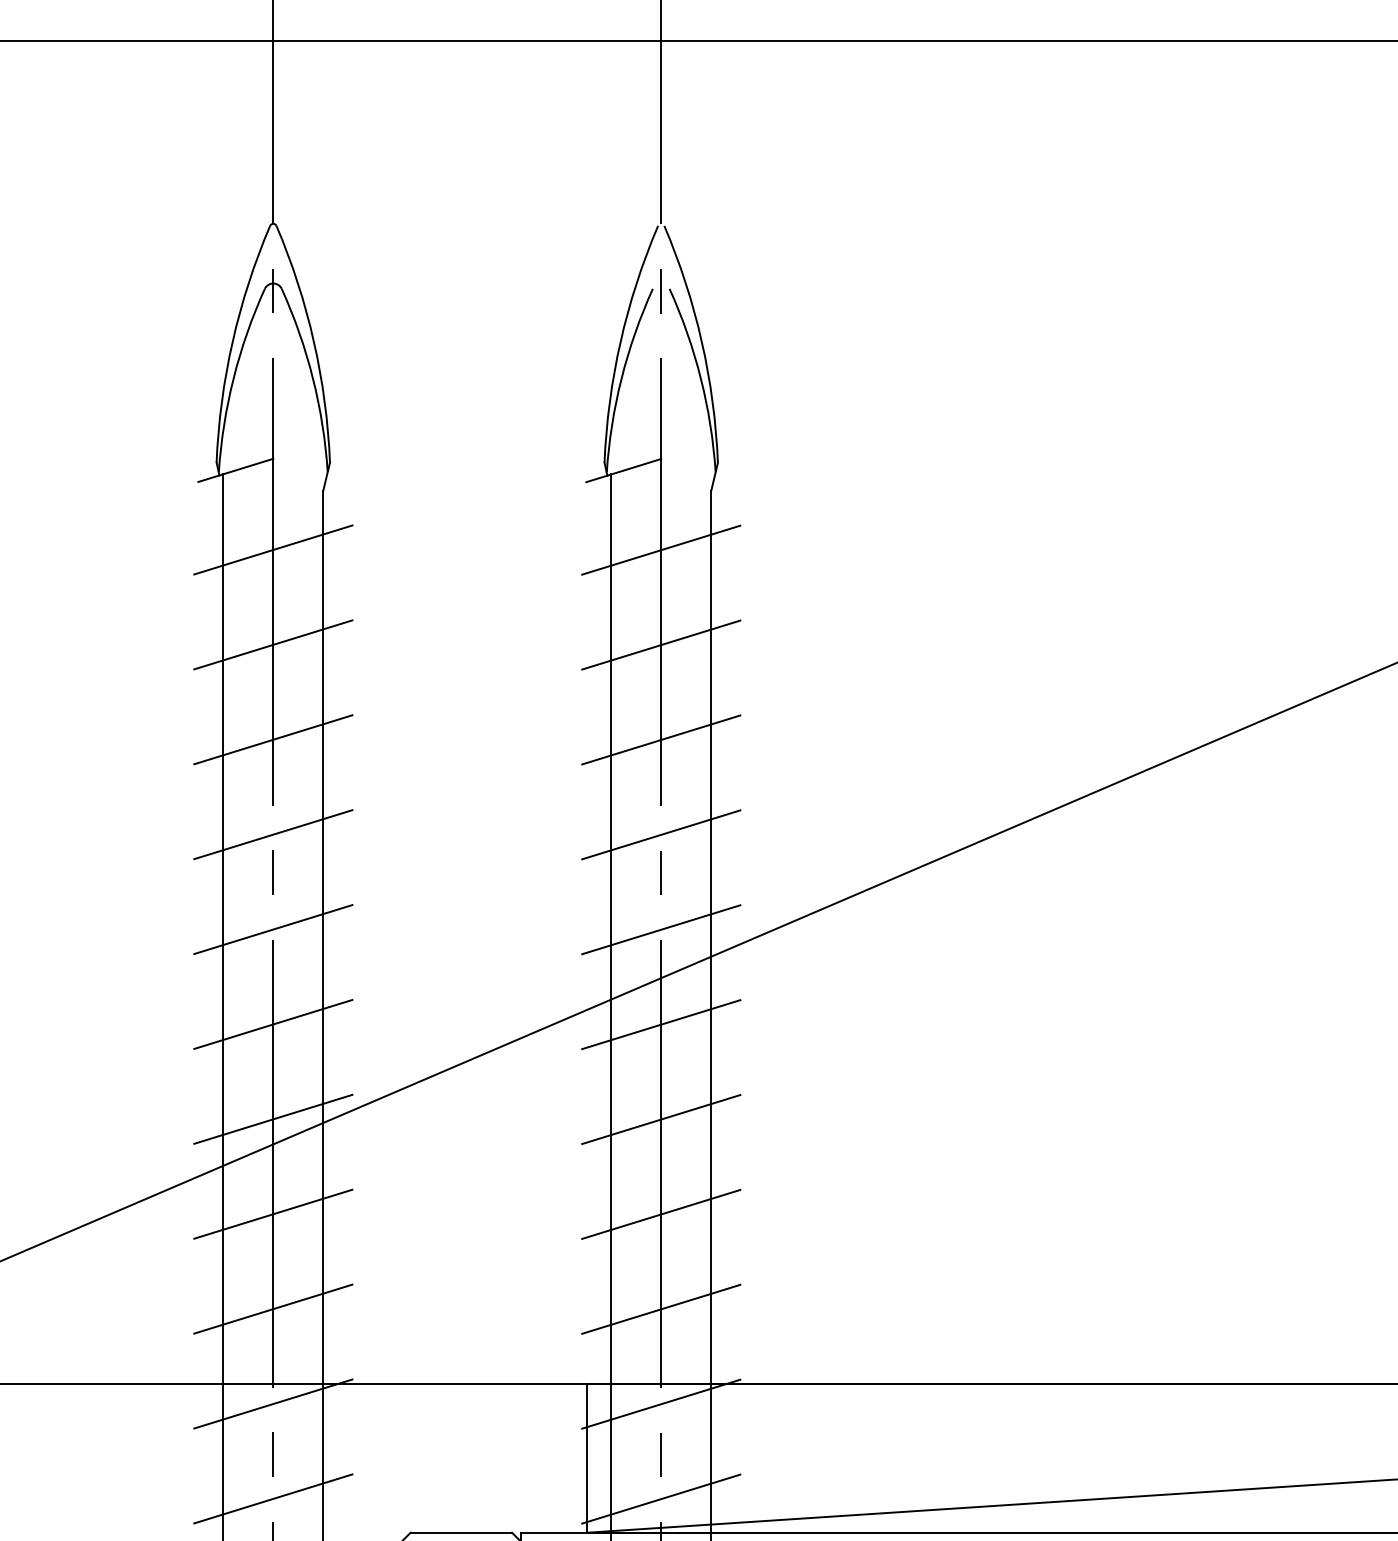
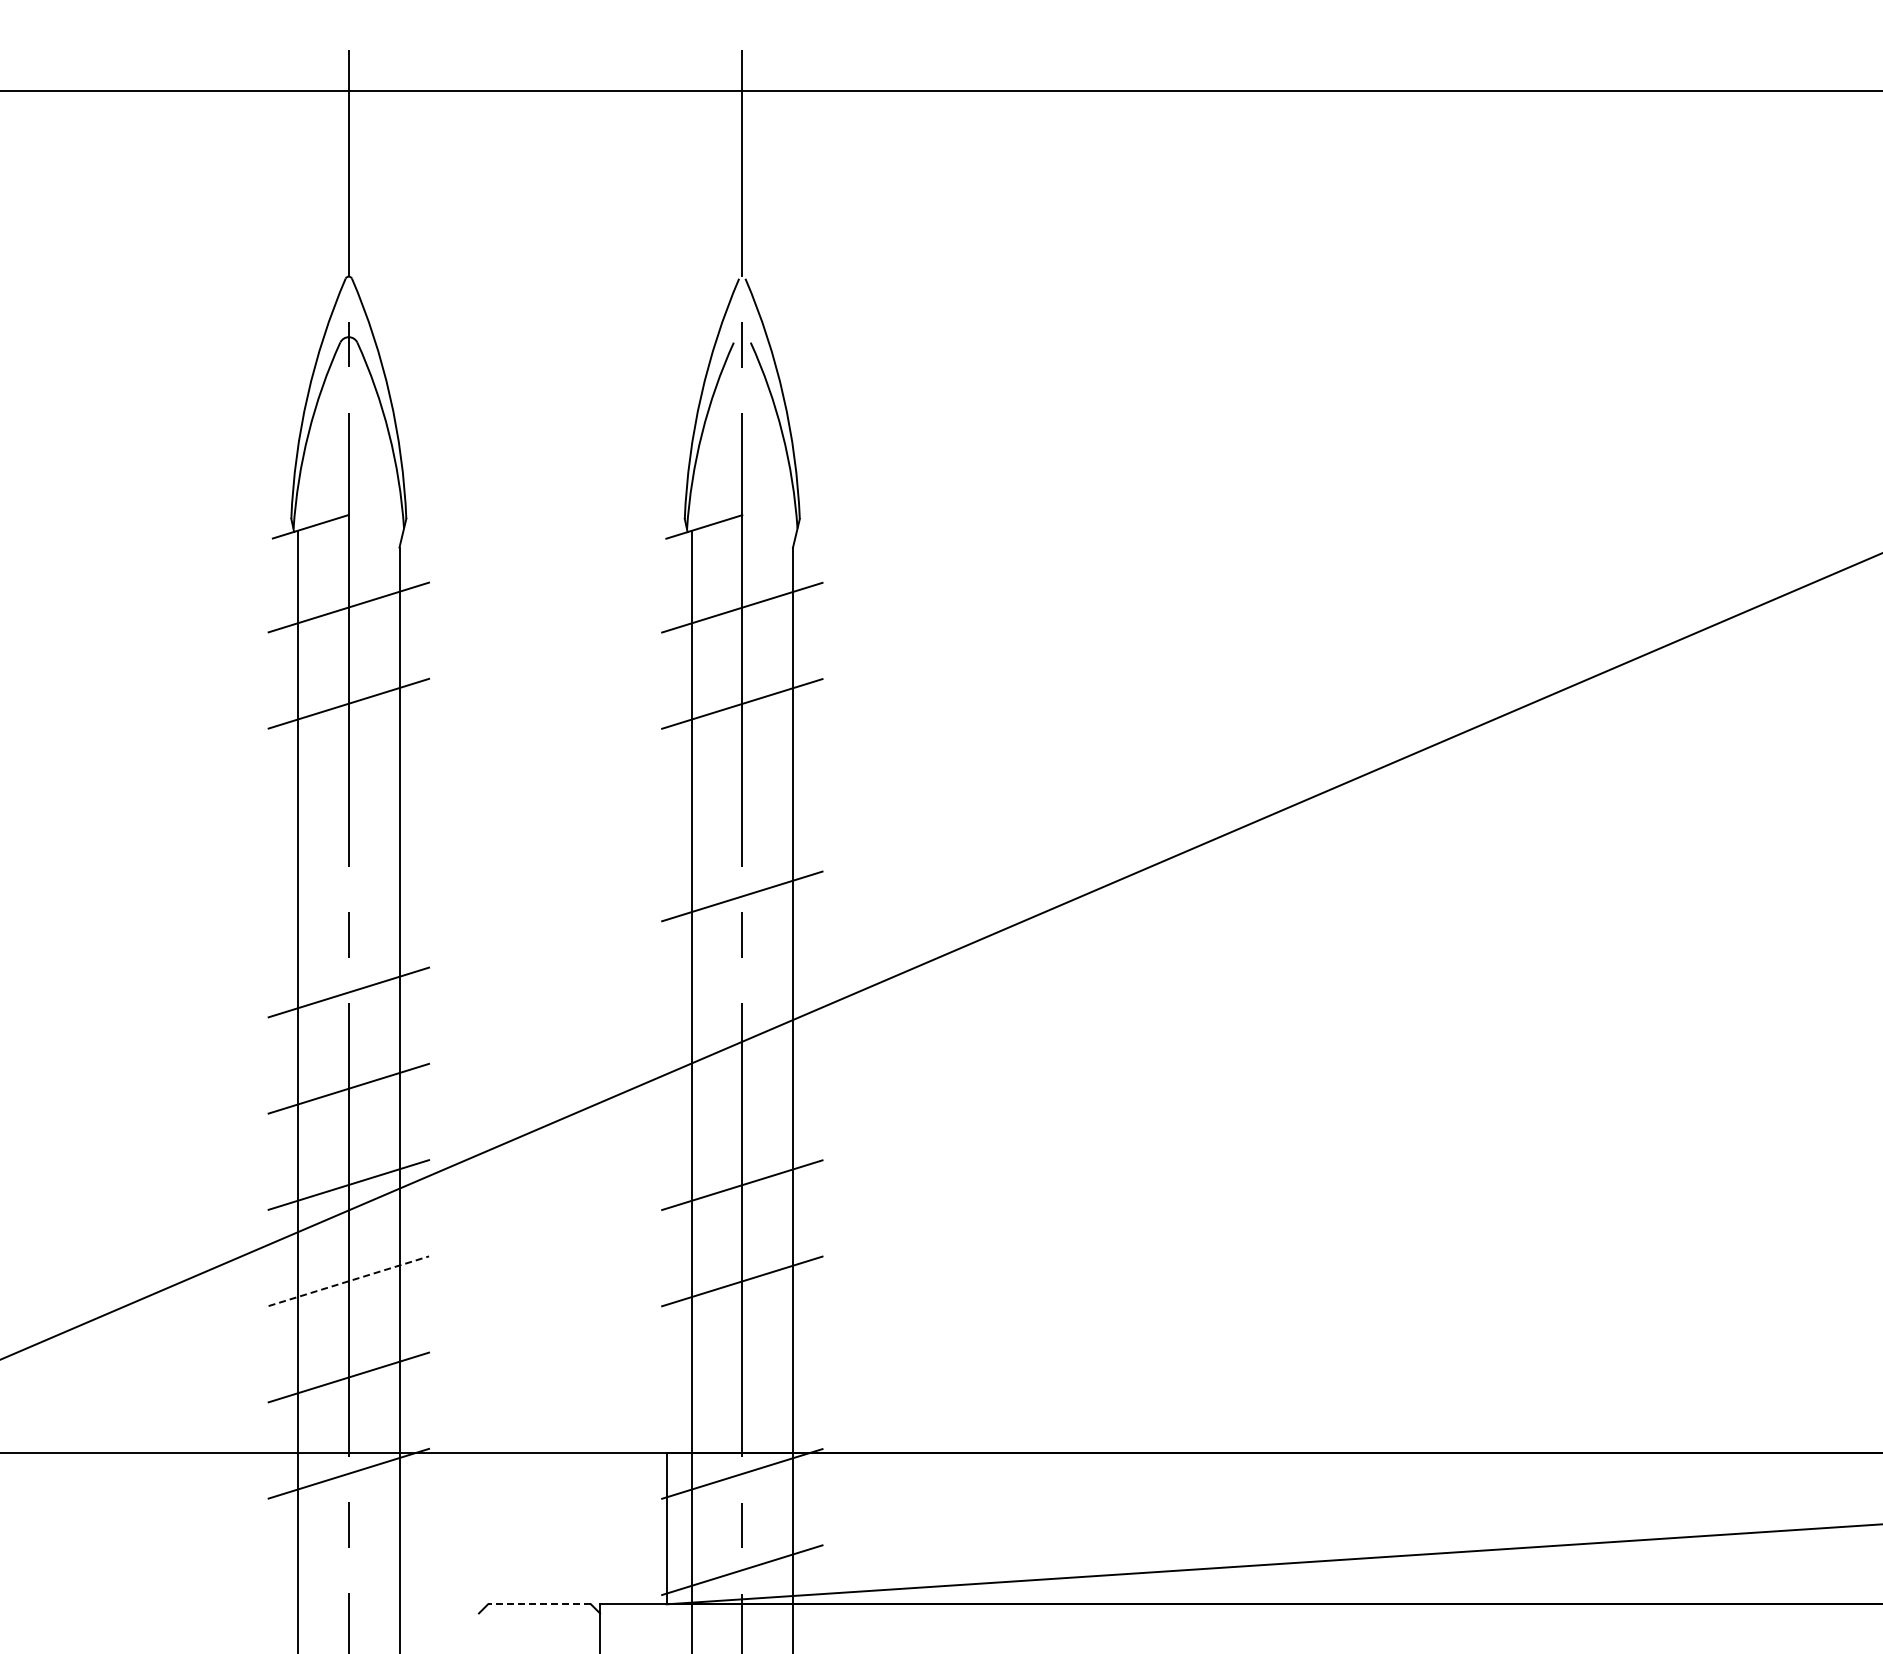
line: (272, 739) -> (348, 799), removed
line: (661, 740) -> (742, 800), removed
line: (272, 834) -> (348, 896), removed
line: (661, 929) -> (742, 992), removed
line: (661, 1024) -> (742, 1088), removed
line: (272, 1214) -> (348, 1281), solid -> dashed
line: (661, 1309) -> (742, 1377), removed
line: (272, 1498) -> (348, 1569), removed
line: (461, 1532) -> (539, 1604), solid -> dashed

